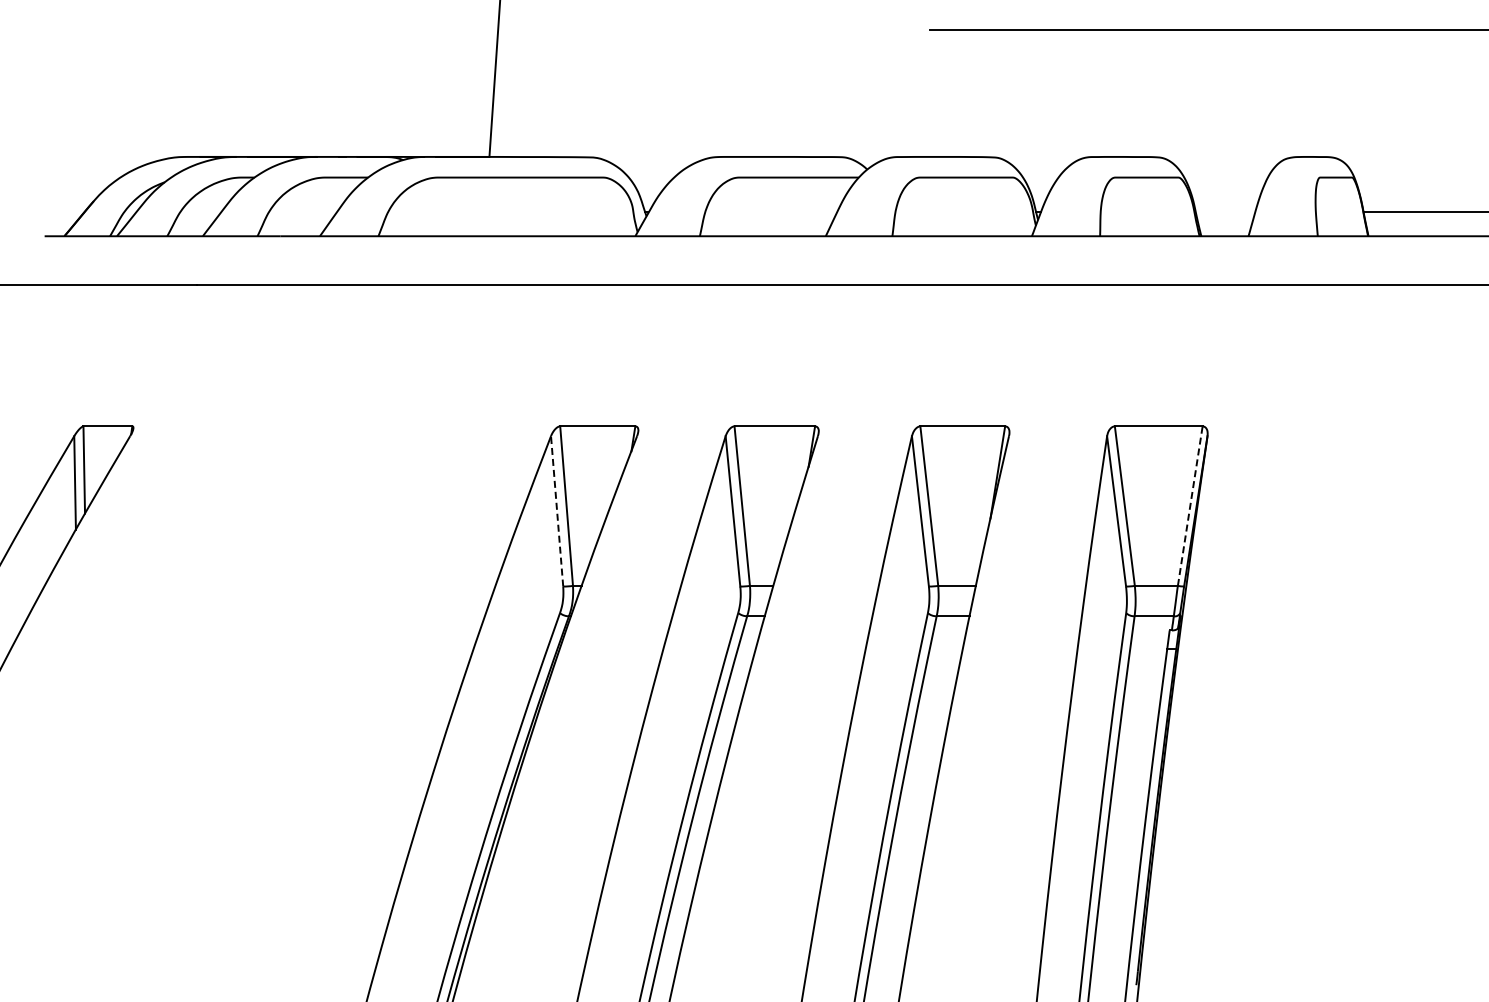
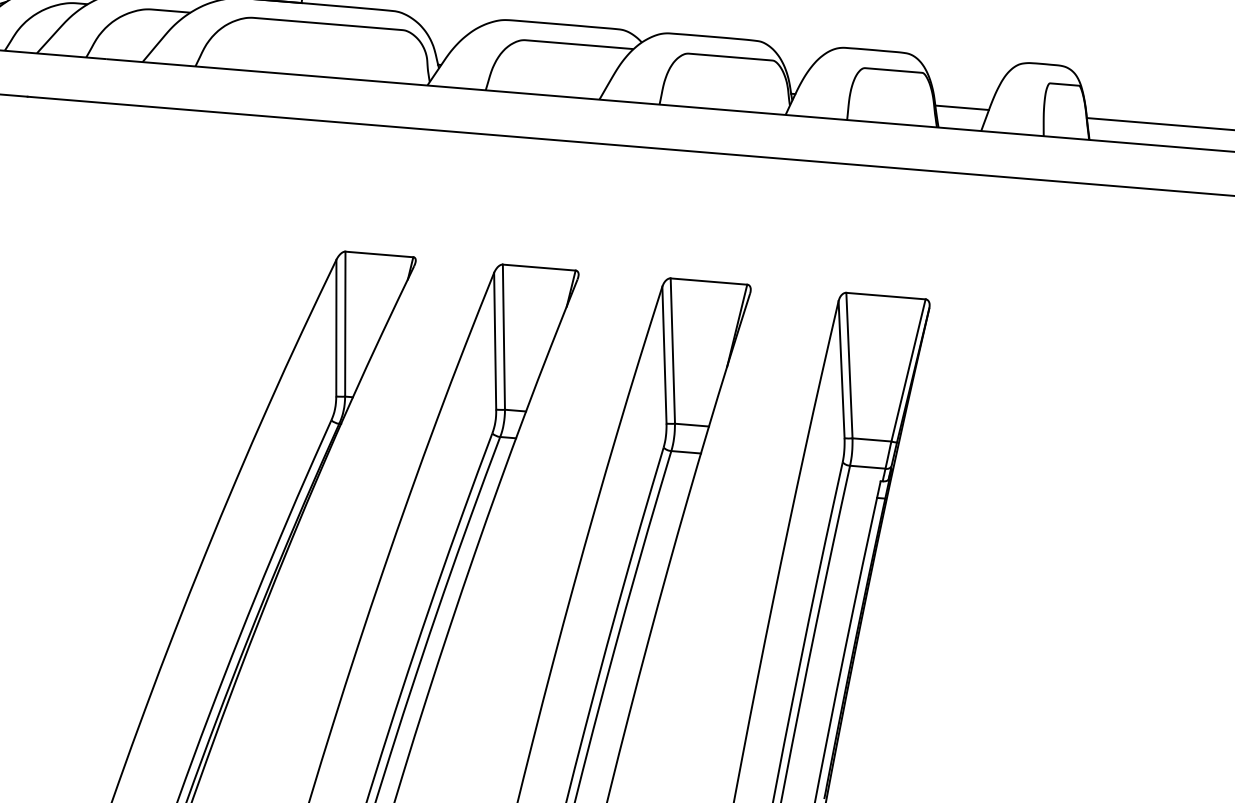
line: (1225, 212) -> (962, 107), added
line: (1190, 506) -> (908, 370), dashed -> solid
line: (557, 510) -> (336, 327), dashed -> solid

